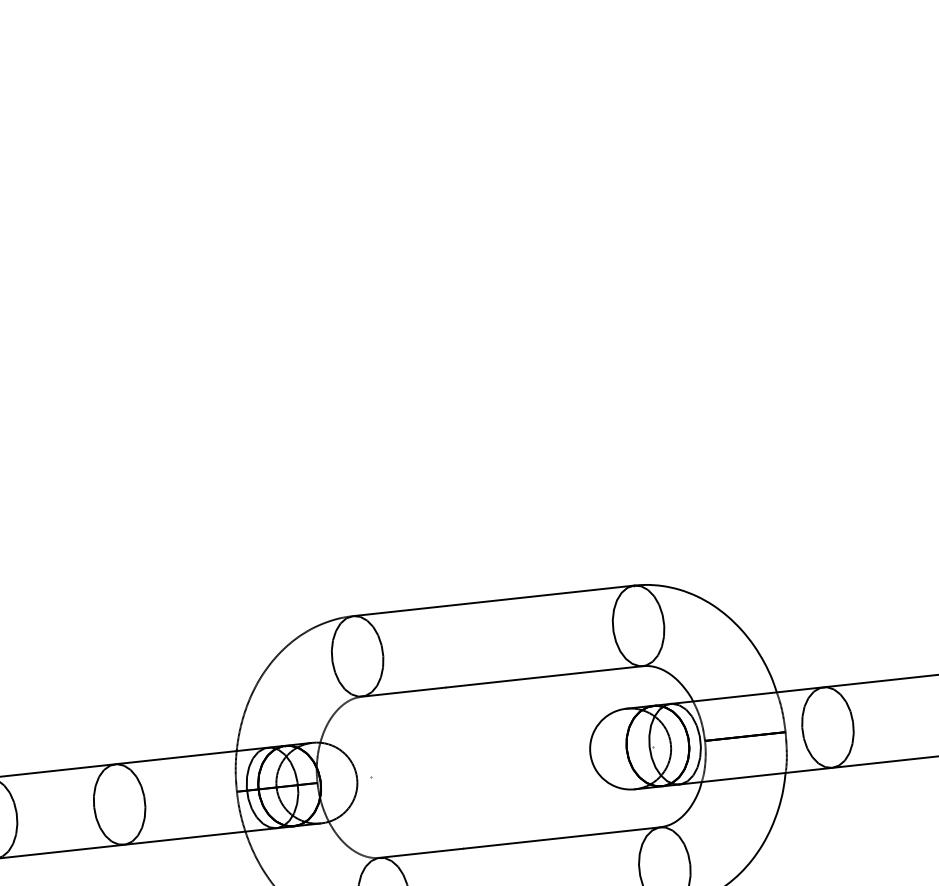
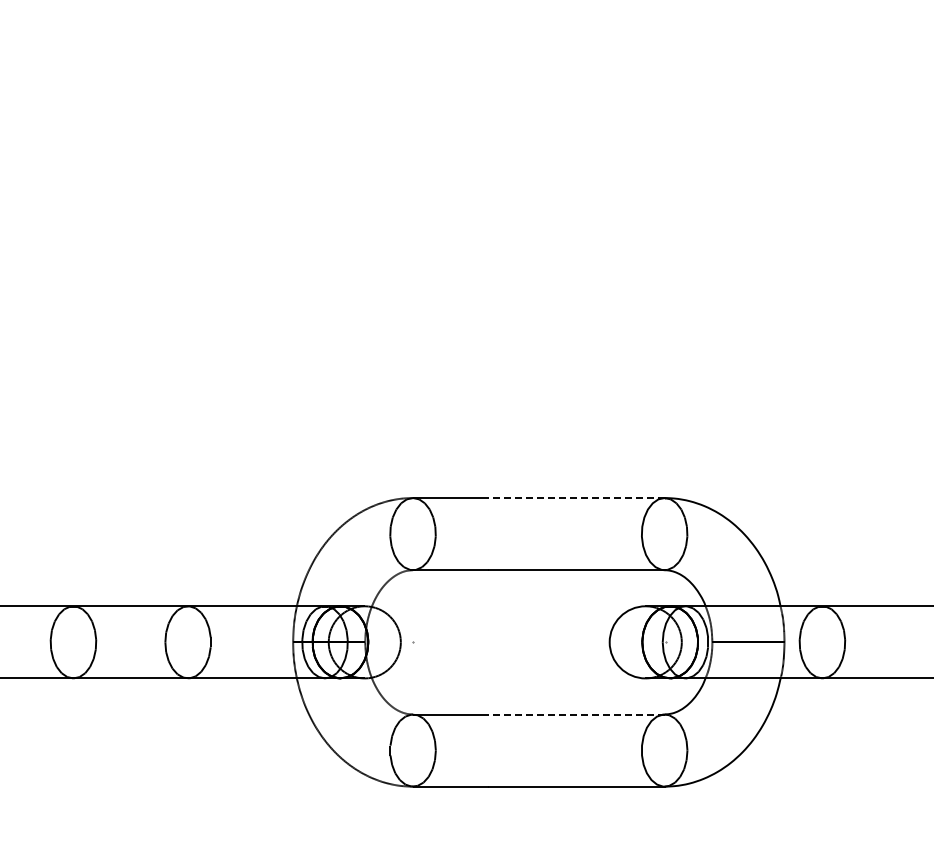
line: (535, 596) -> (576, 498), solid -> dashed
line: (562, 837) -> (576, 714), solid -> dashed

